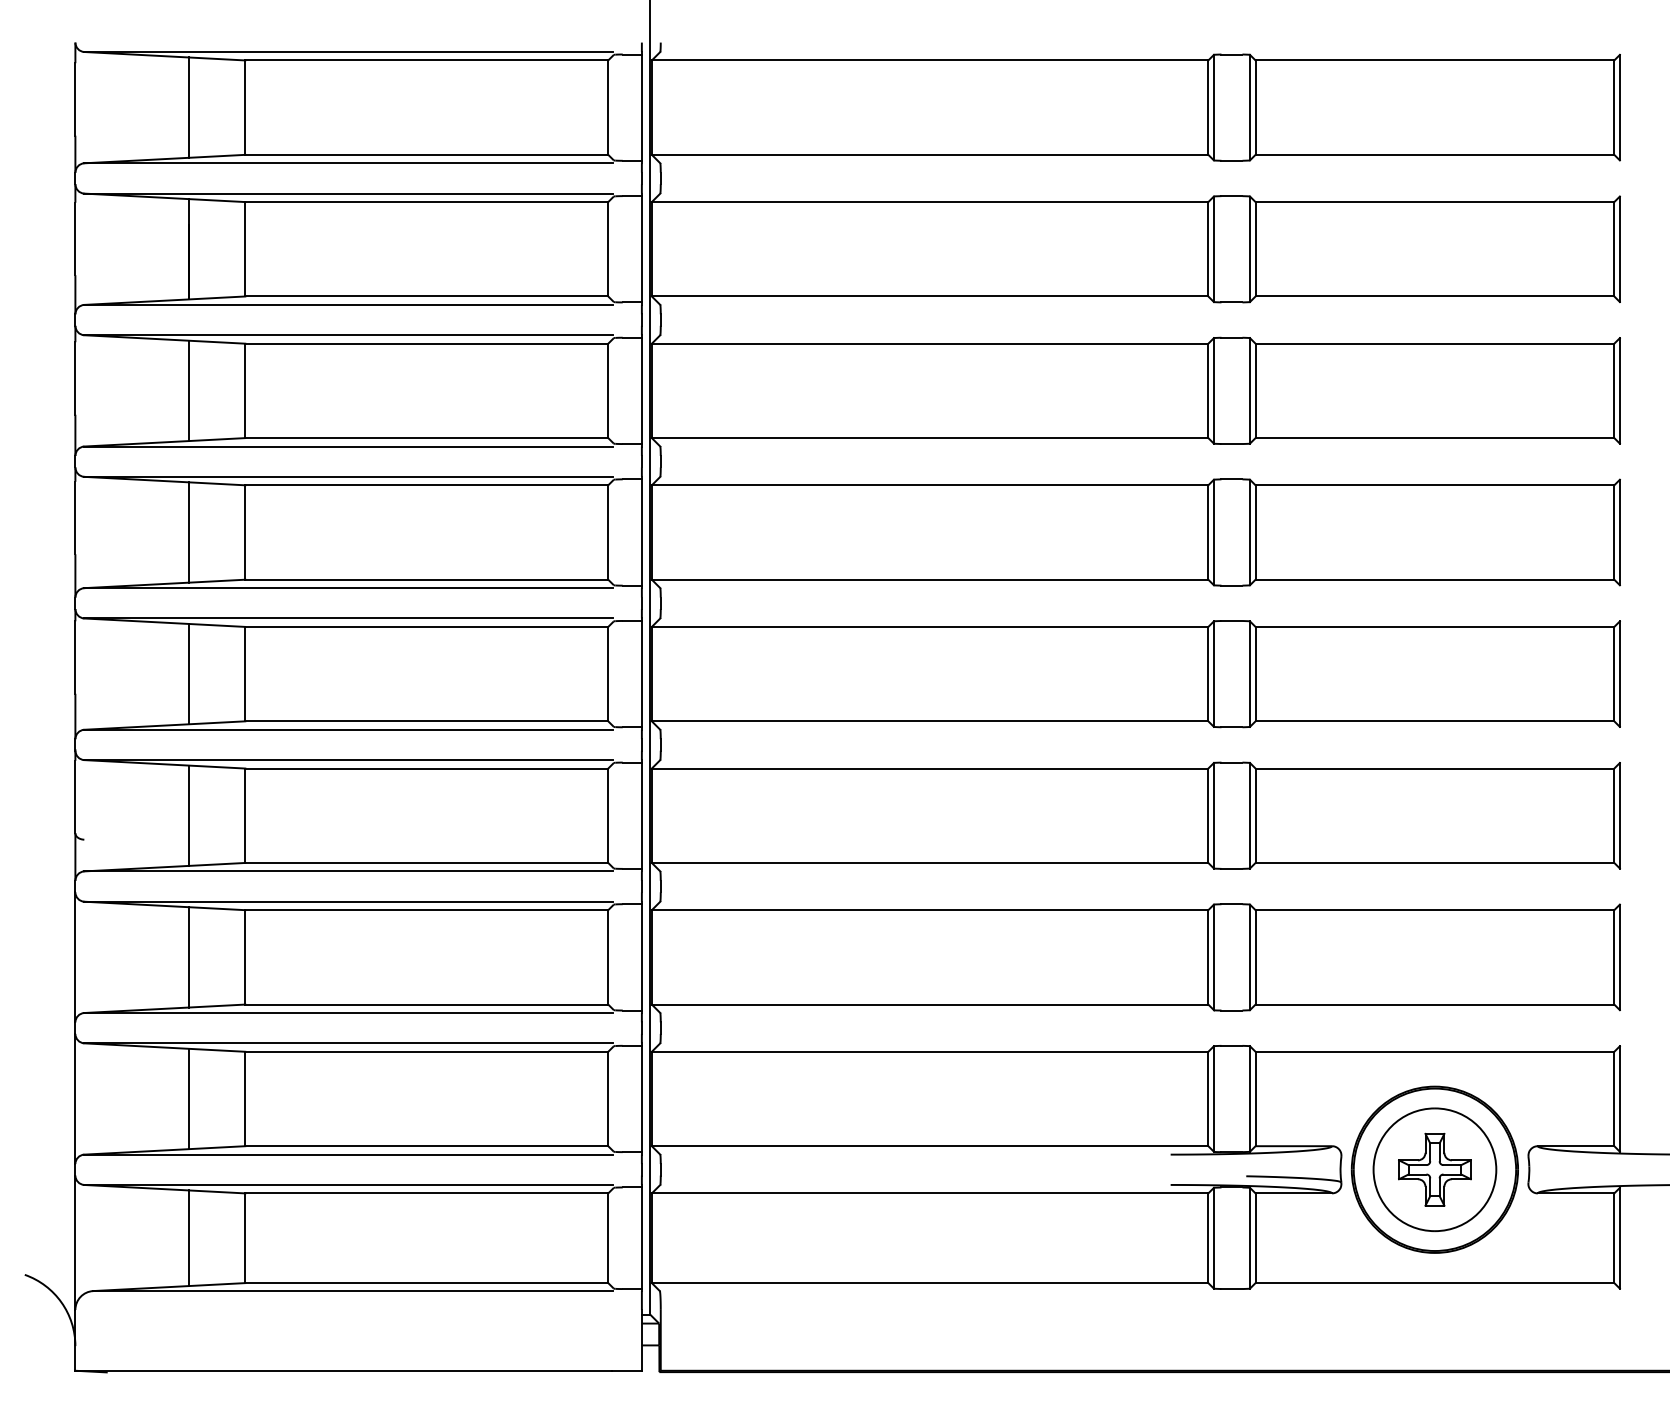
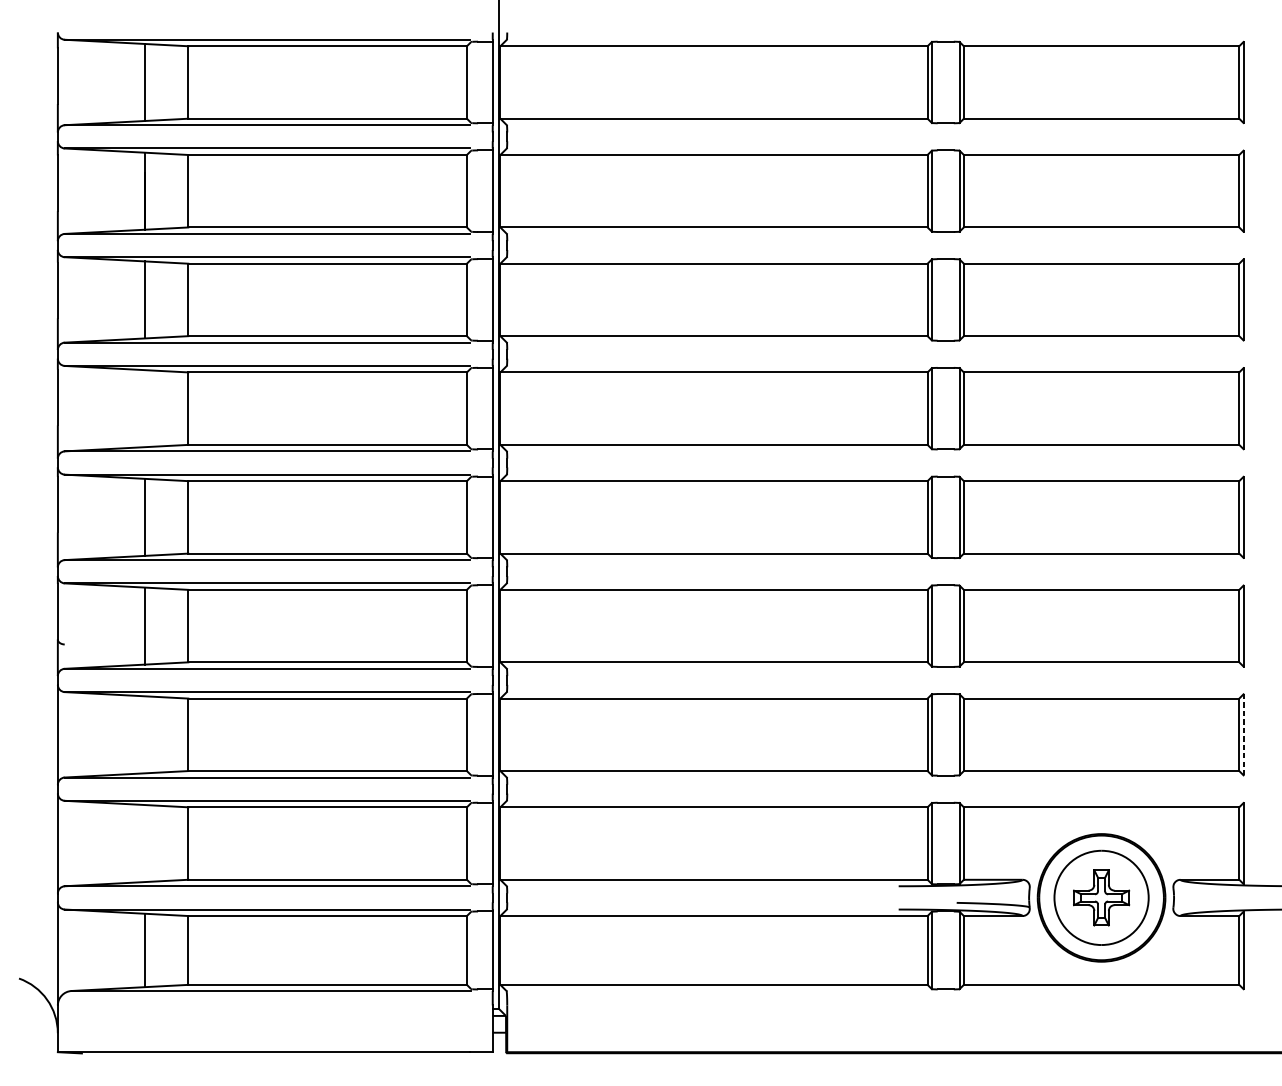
line: (188, 532) -> (144, 408), removed
line: (188, 957) -> (144, 734), removed
line: (1619, 957) -> (1243, 734), solid -> dashed
line: (188, 1098) -> (144, 843), removed

